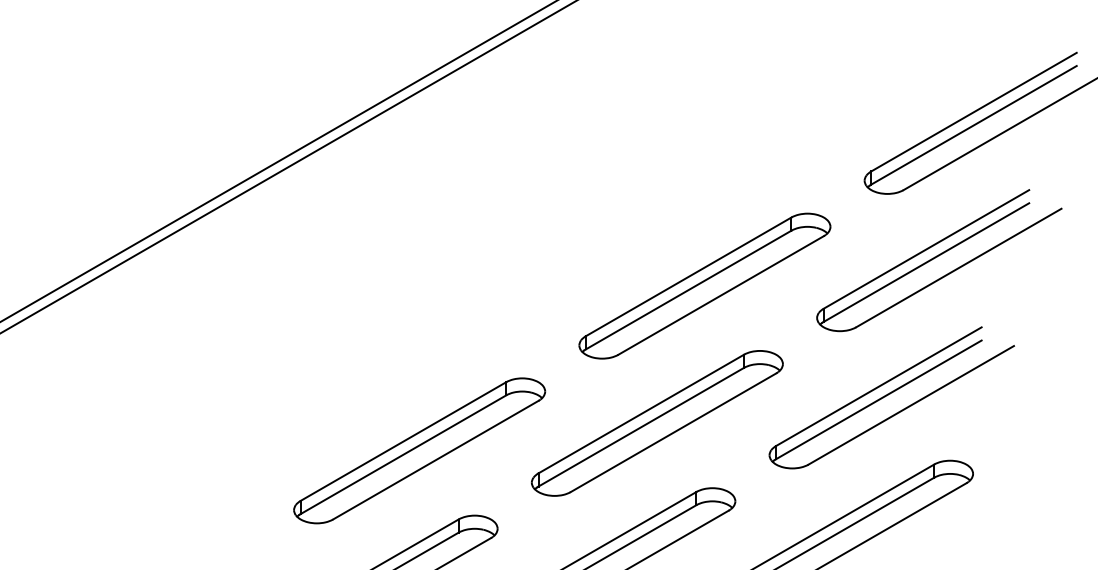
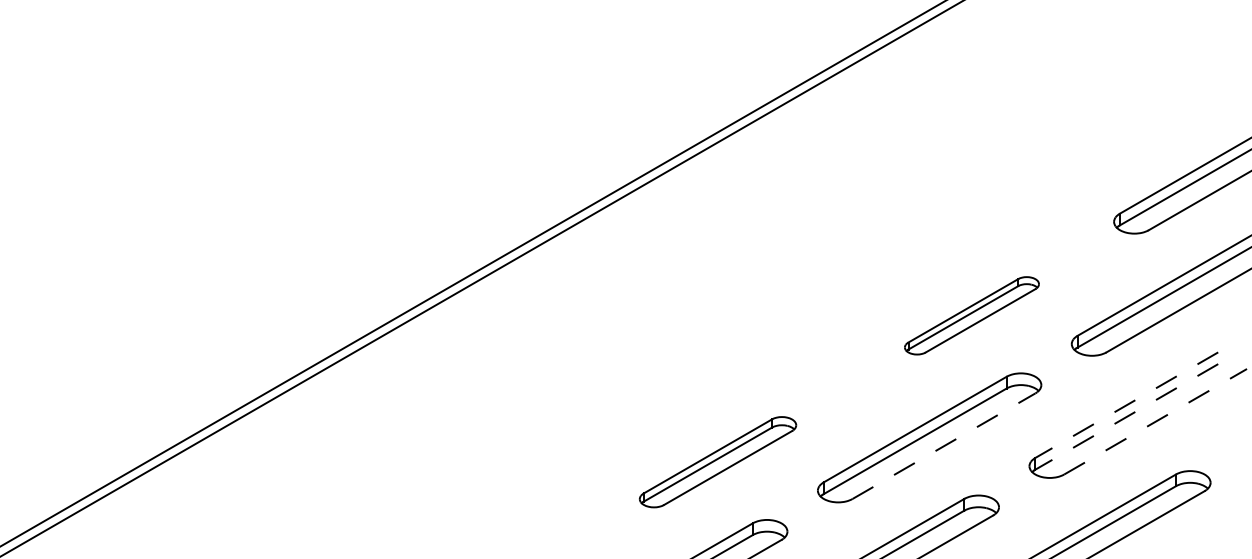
part: (704, 285) -> (971, 315), size x0.6
line: (878, 387) -> (1126, 405), solid -> dashed
line: (878, 399) -> (1126, 416), solid -> dashed
line: (911, 405) -> (1155, 421), solid -> dashed
line: (674, 433) -> (944, 446), solid -> dashed
part: (419, 449) -> (717, 461), size x0.7

